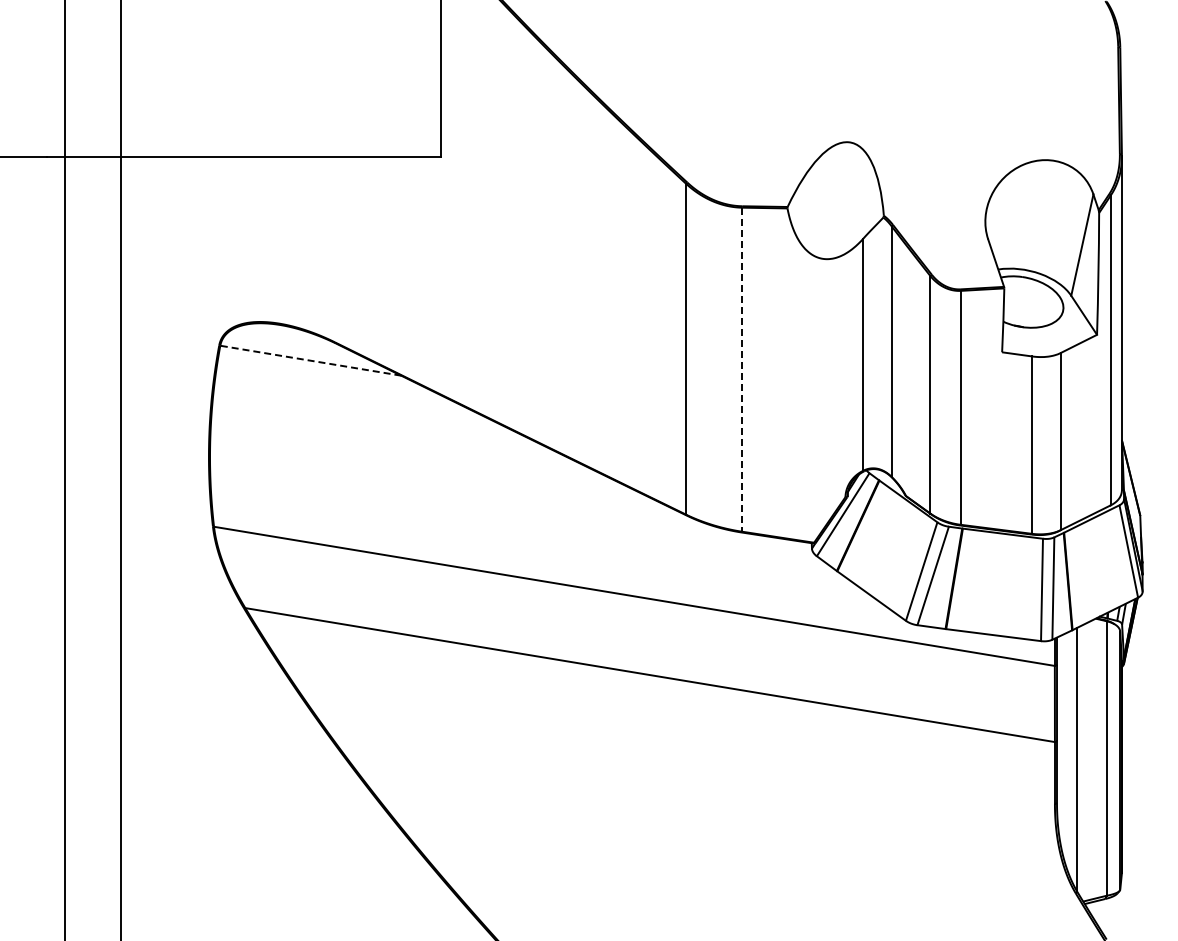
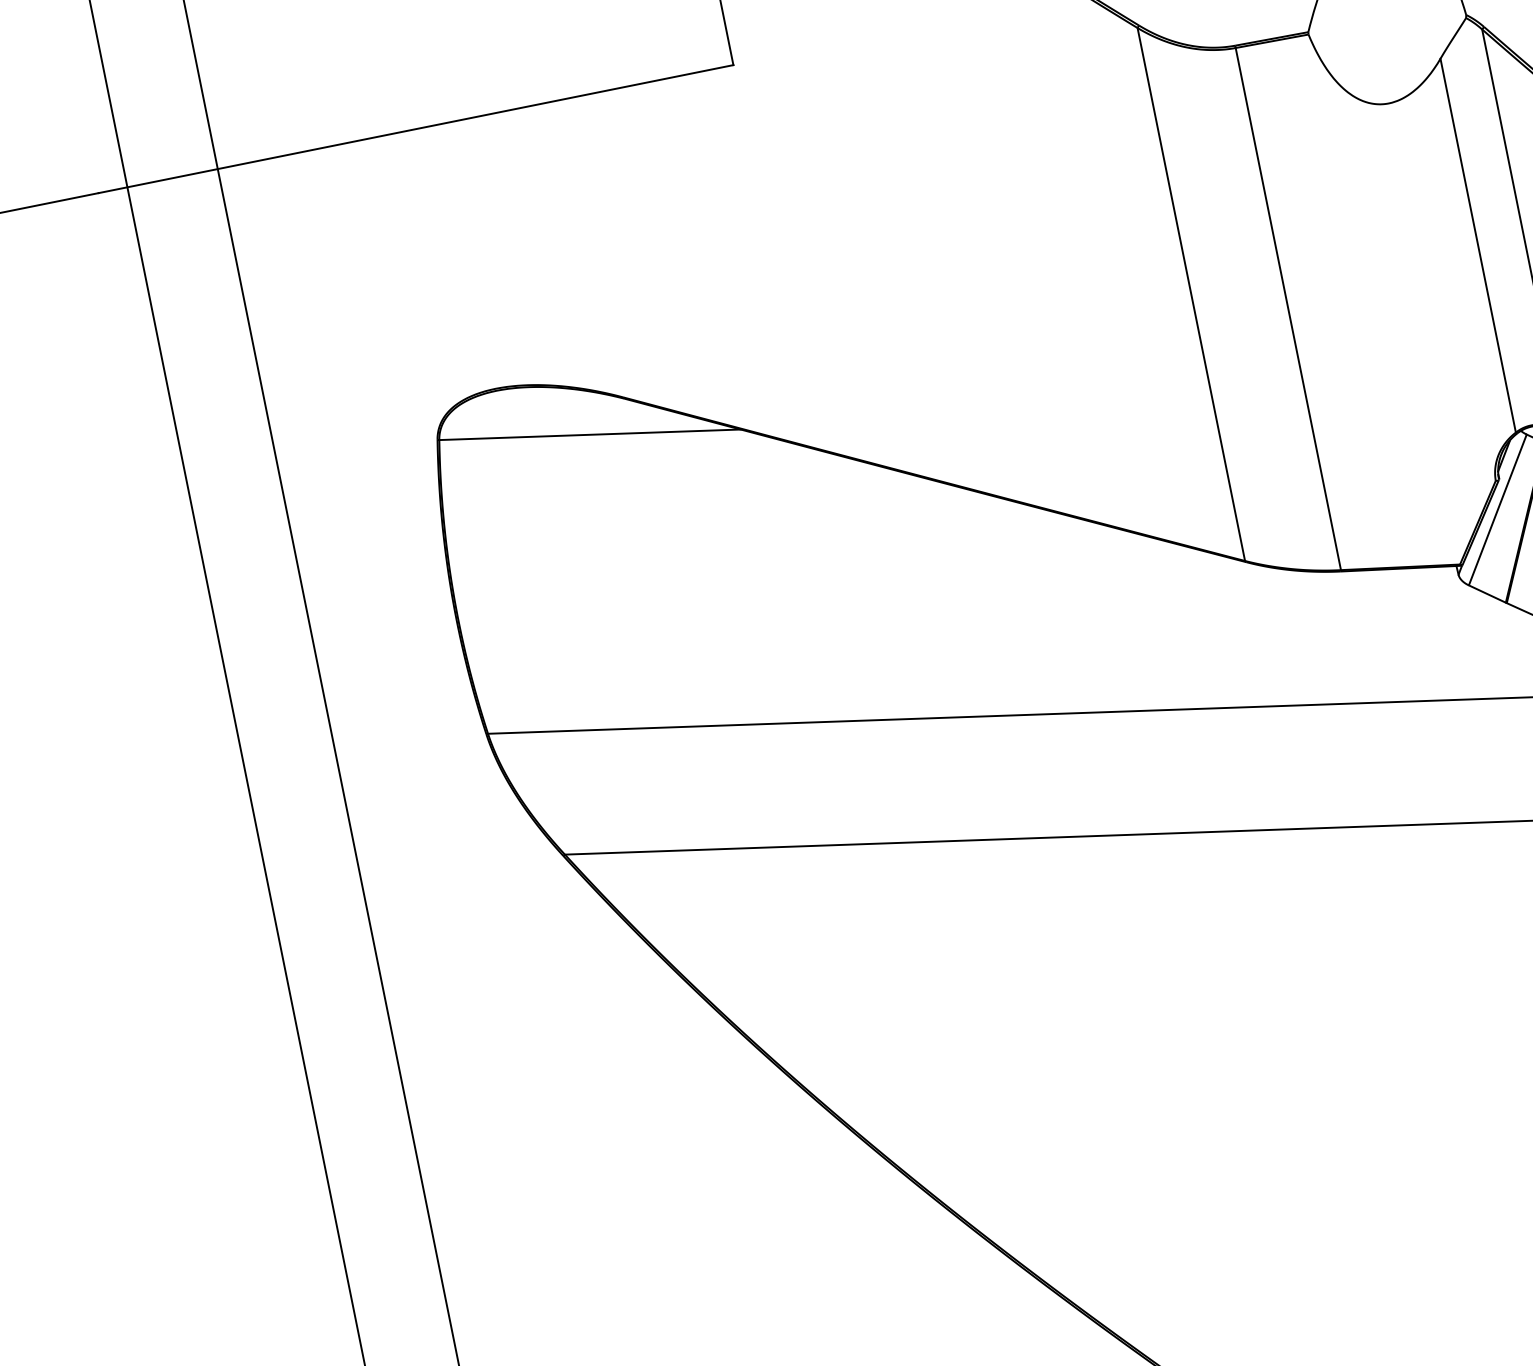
line: (310, 360) -> (589, 434), dashed -> solid
line: (742, 370) -> (1288, 310), dashed -> solid

